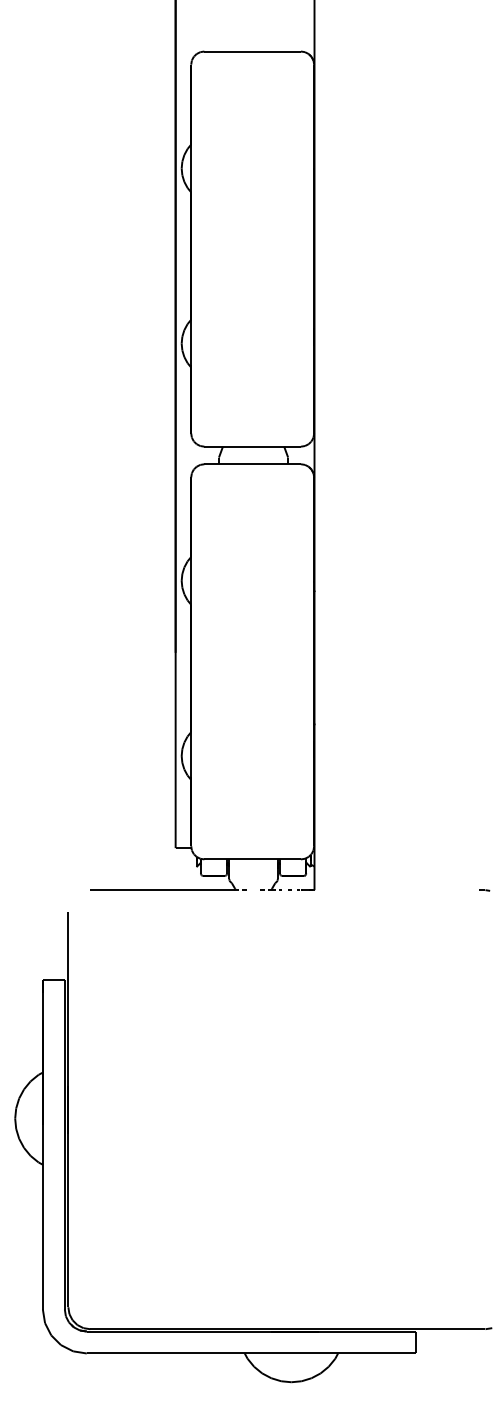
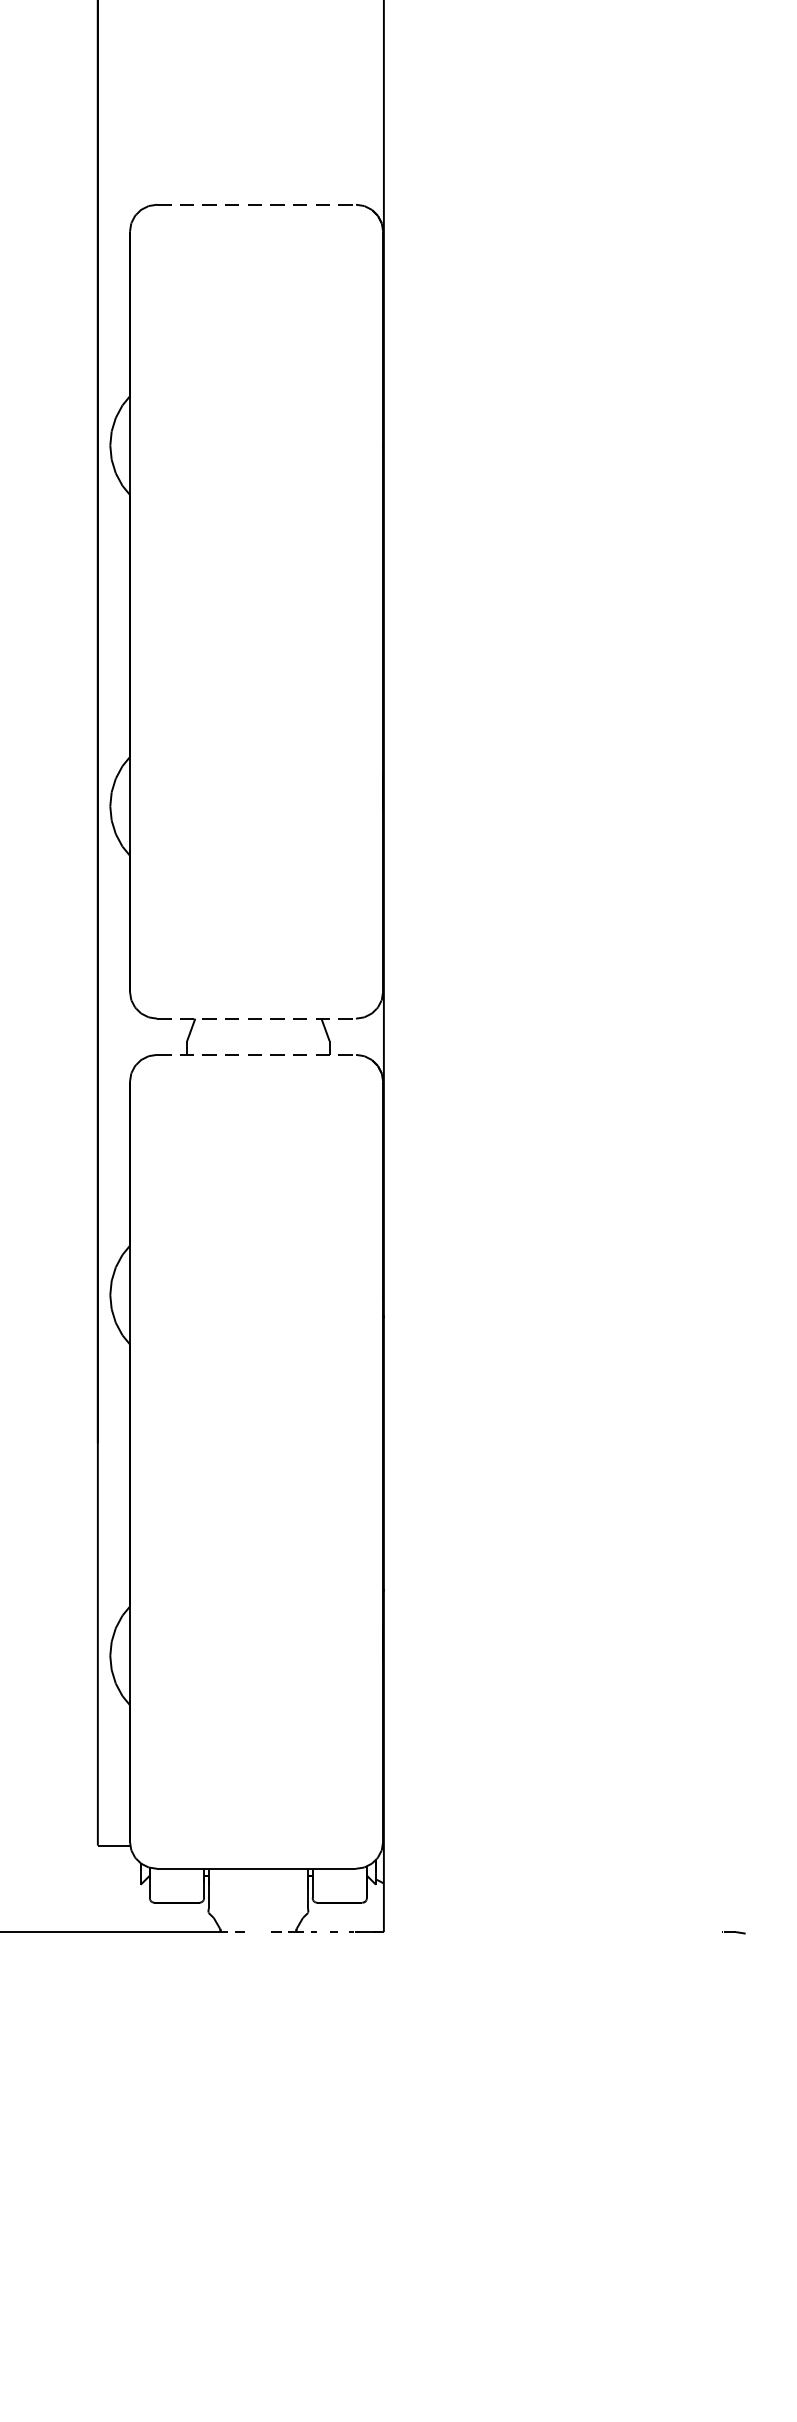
line: (253, 51) -> (258, 204), solid -> dashed
line: (253, 446) -> (258, 1018), solid -> dashed
line: (253, 464) -> (258, 1055), solid -> dashed

